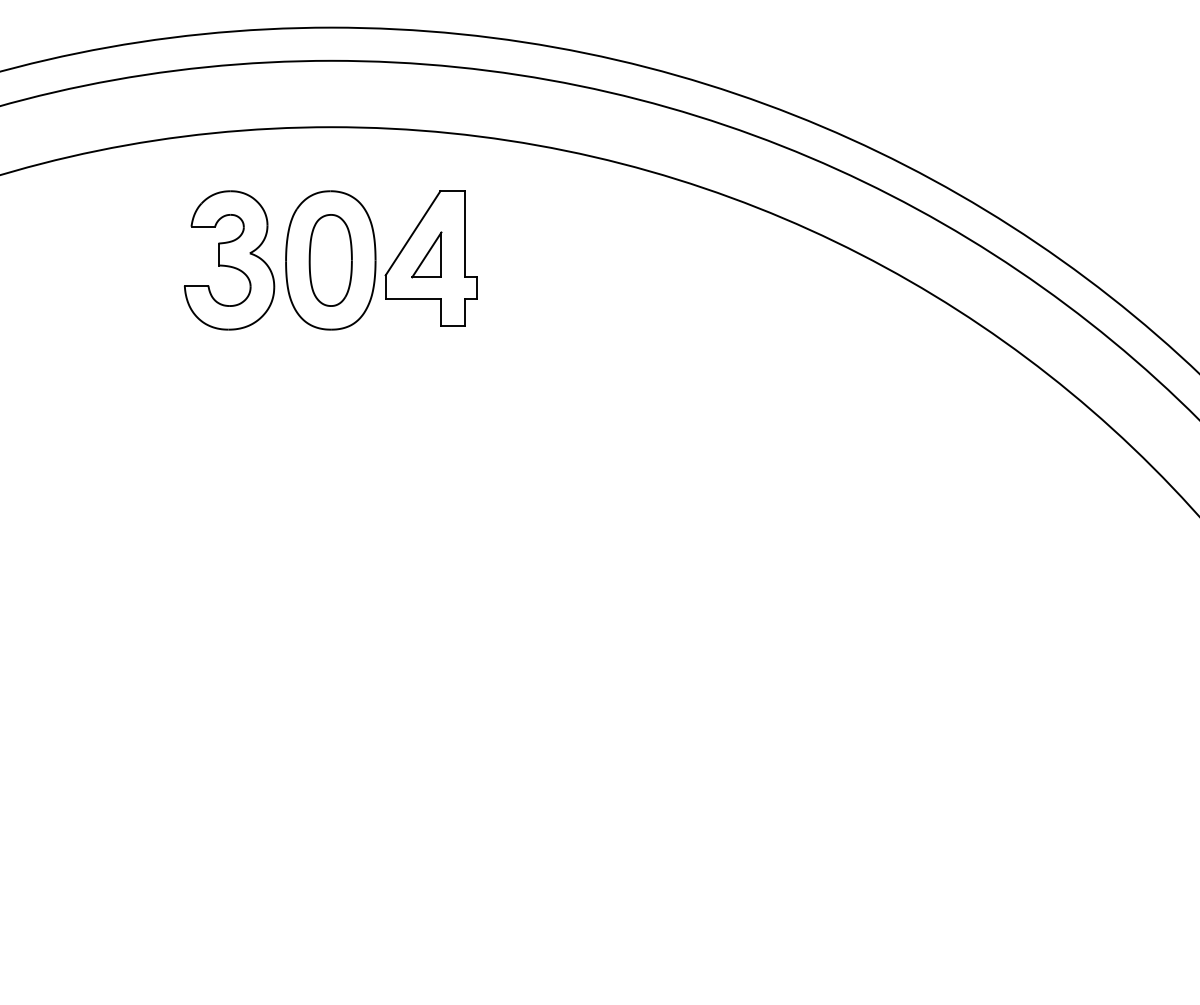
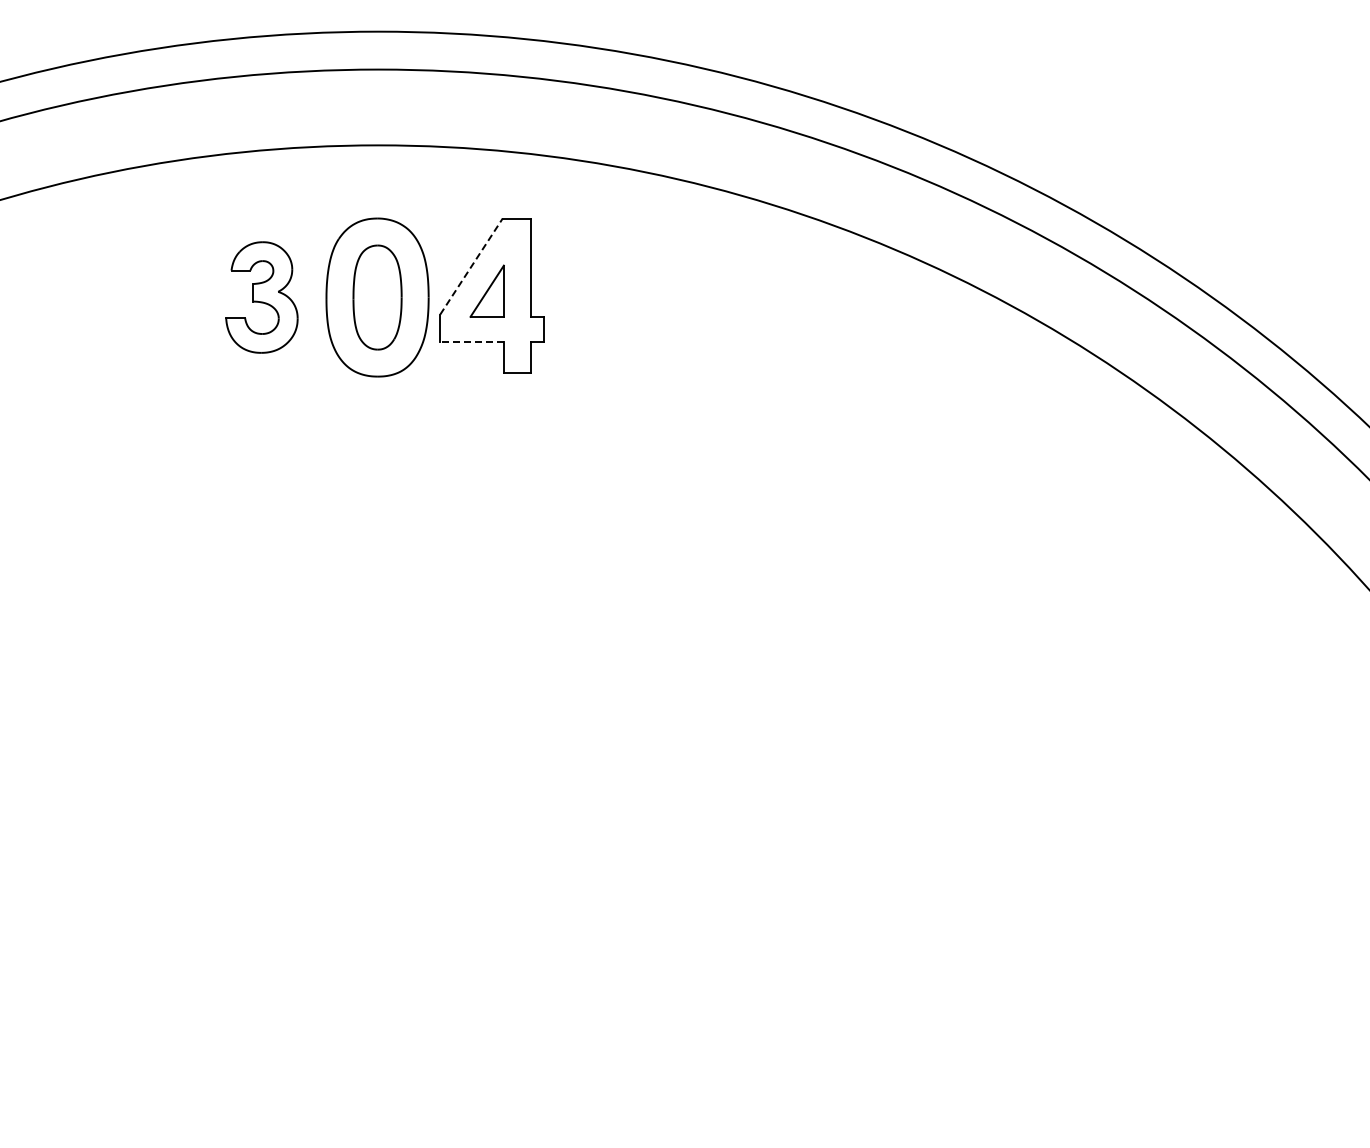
line: (413, 233) -> (471, 266), solid -> dashed
part: (229, 260) -> (261, 297), size x0.7
line: (413, 298) -> (472, 341), solid -> dashed

